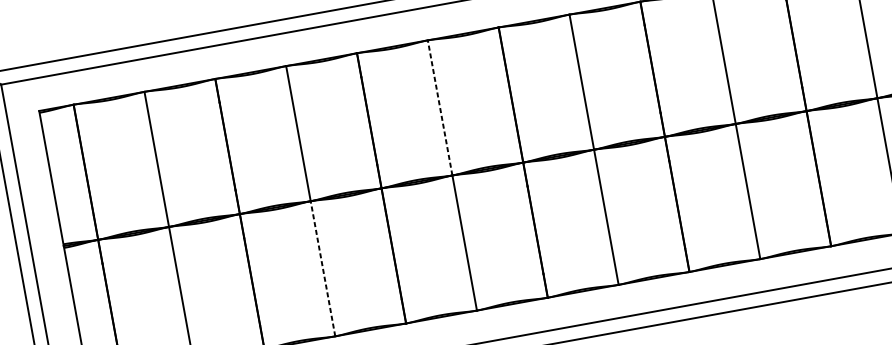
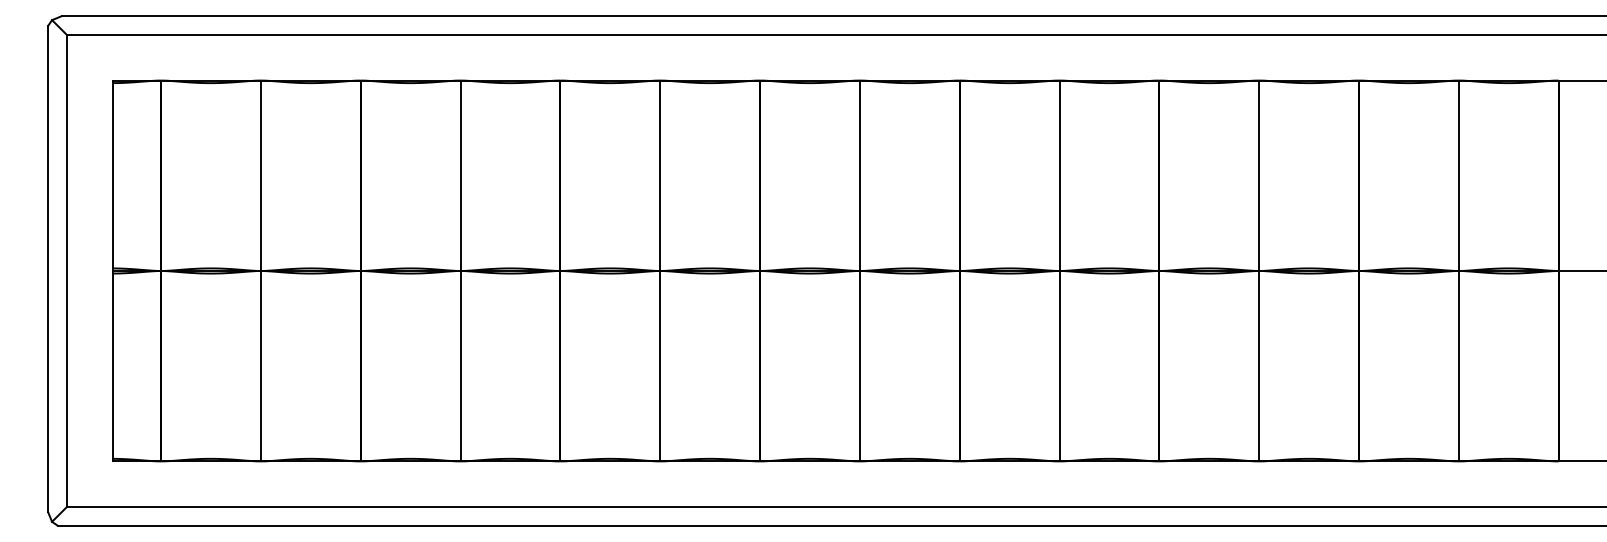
line: (440, 107) -> (660, 175), dashed -> solid
line: (322, 268) -> (460, 365), dashed -> solid

